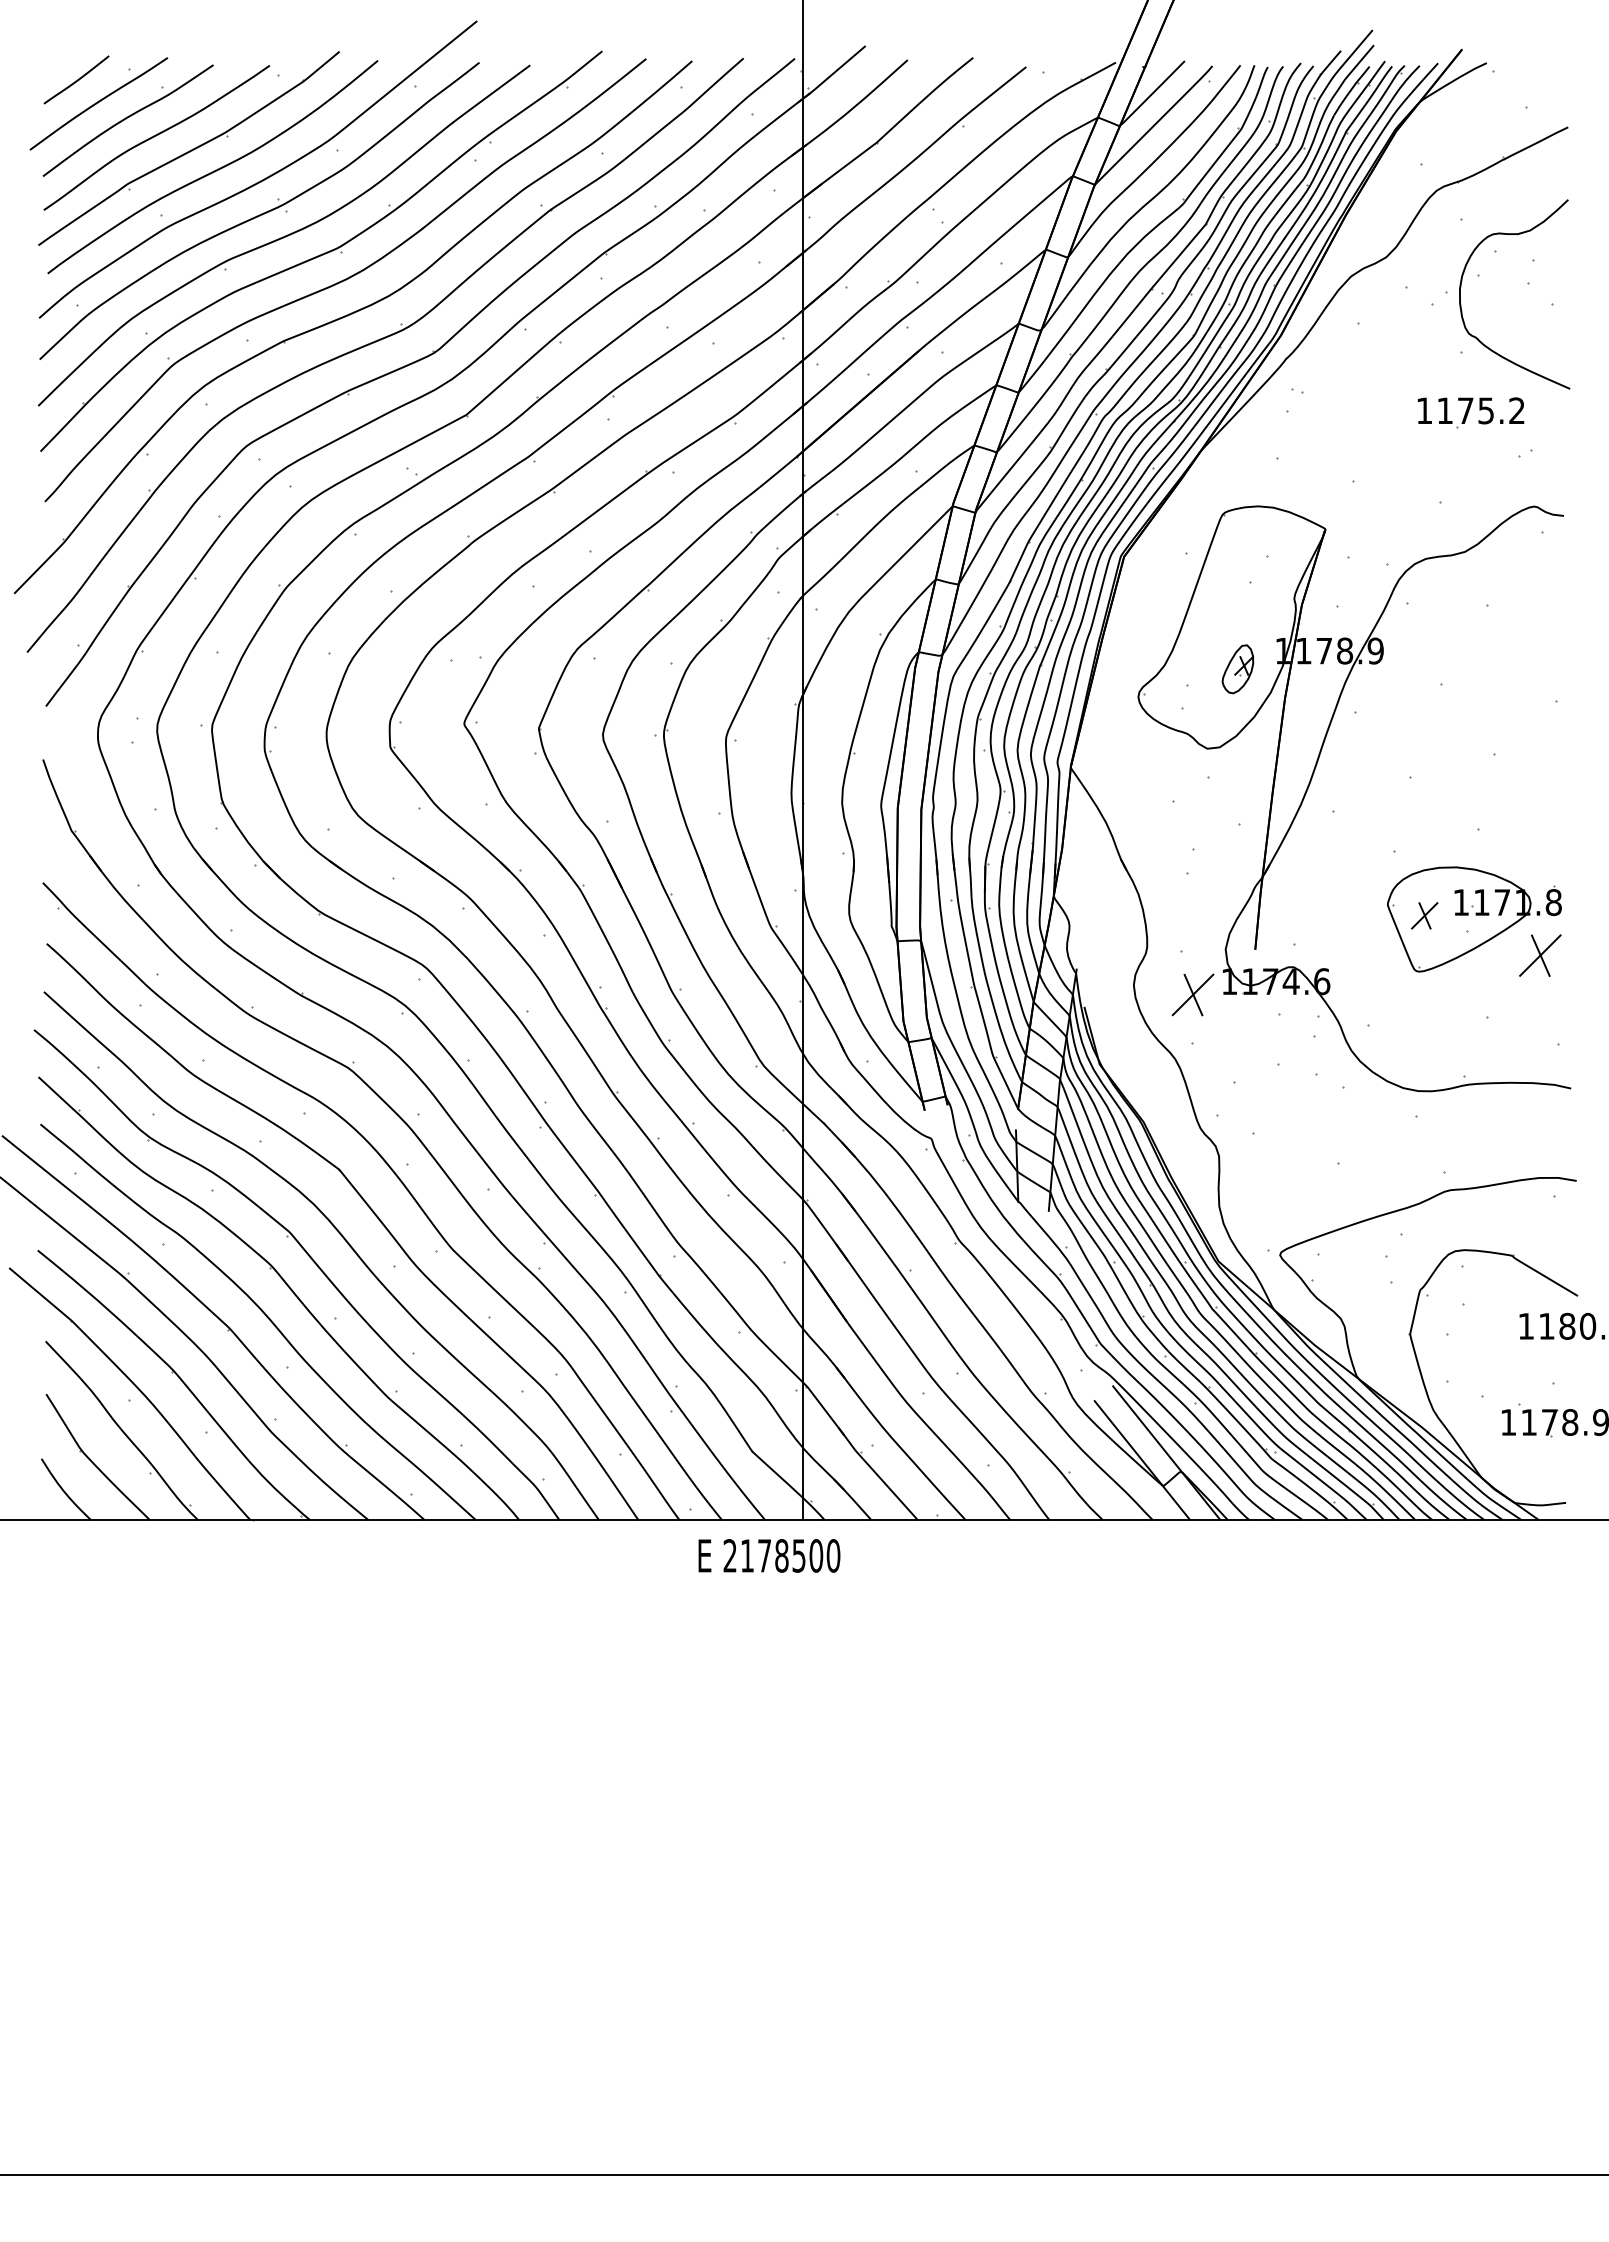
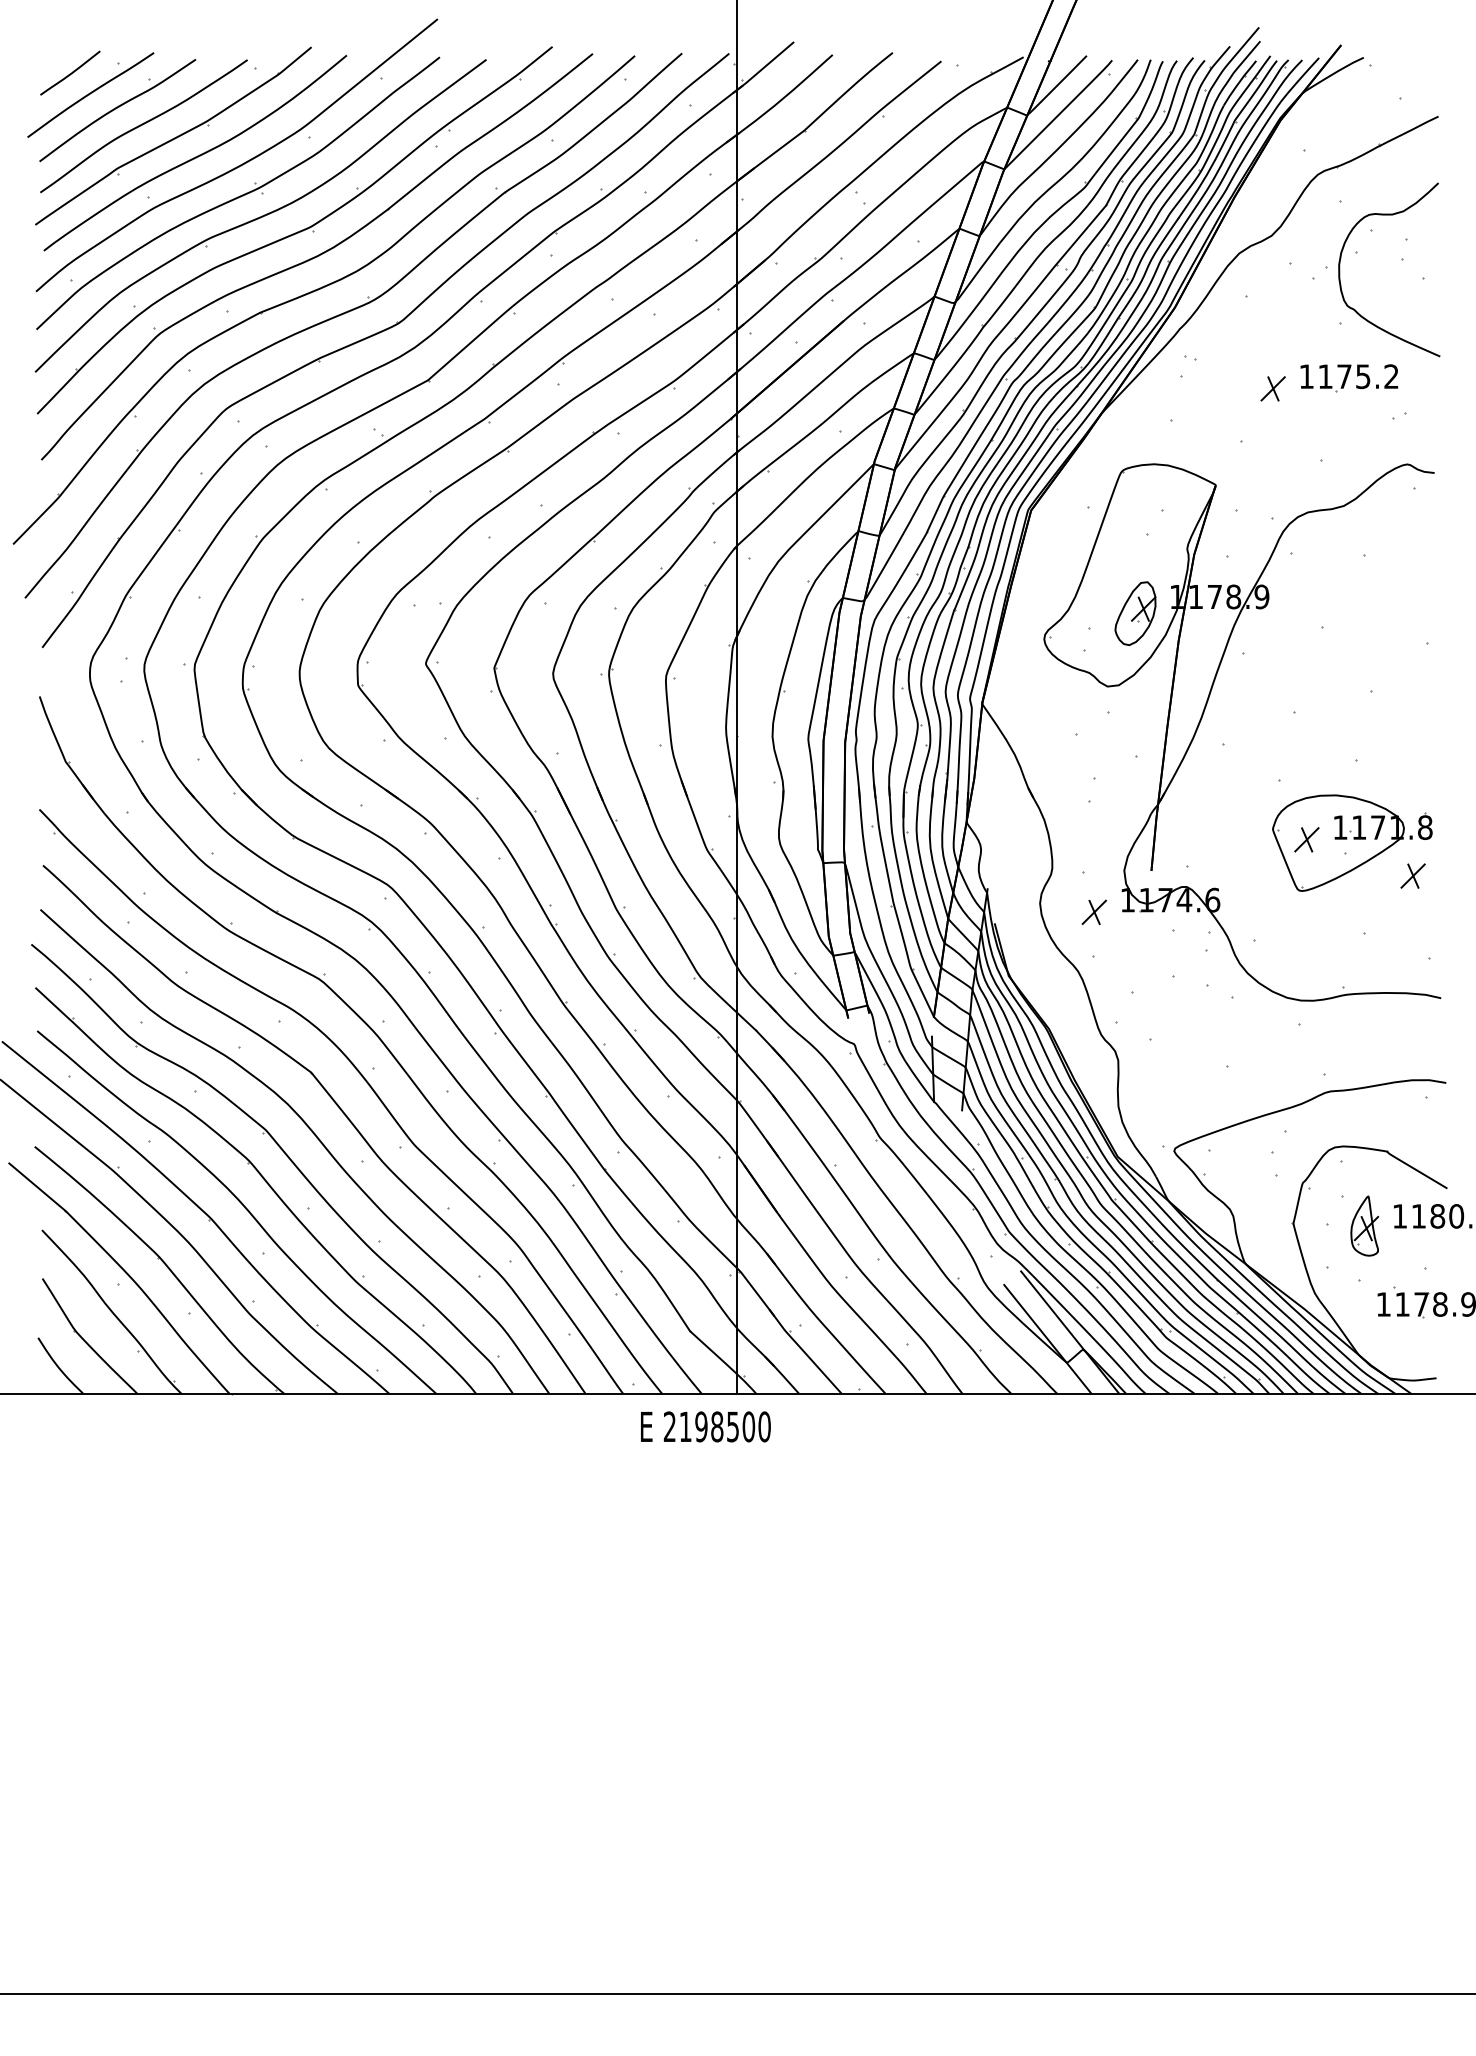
part: (1387, 423) -> (1272, 388), added
part: (1237, 669) -> (1135, 613), size x1.43
part: (1540, 954) -> (1413, 875), size x0.62
part: (1192, 994) -> (1093, 911), size x0.62
part: (1487, 1336) -> (1364, 1225), added
text: (764, 1555) -> (701, 1426), 2178500 -> 2198500

